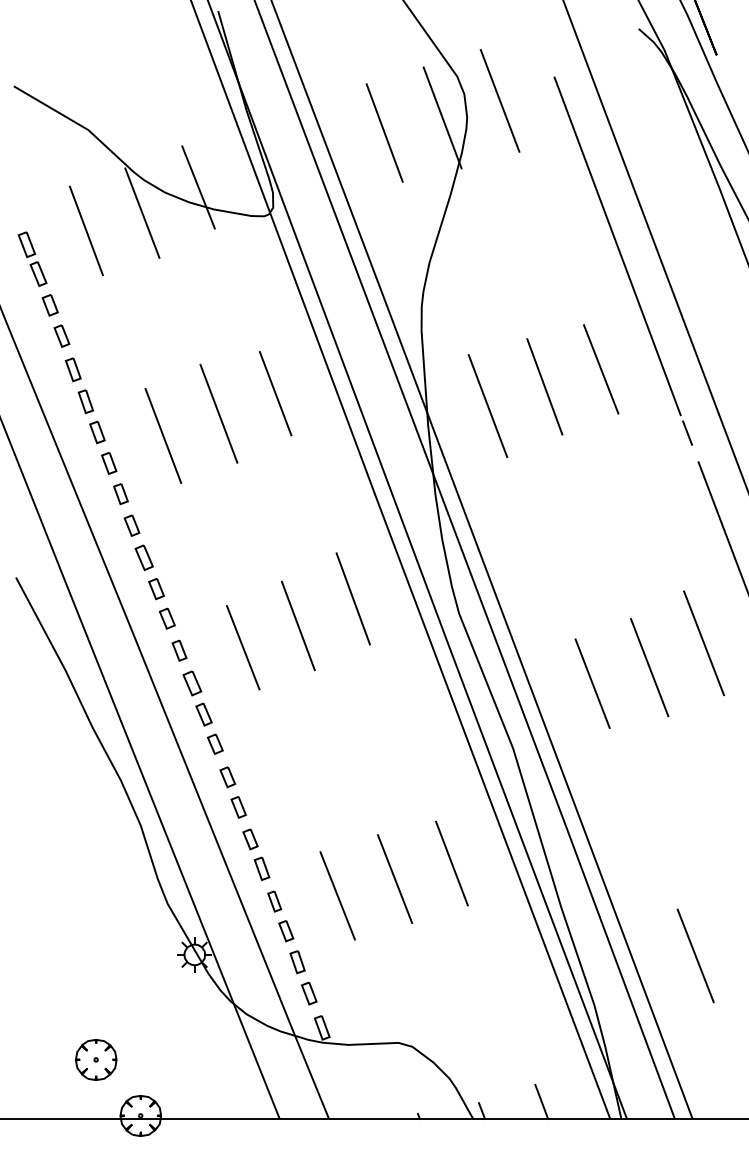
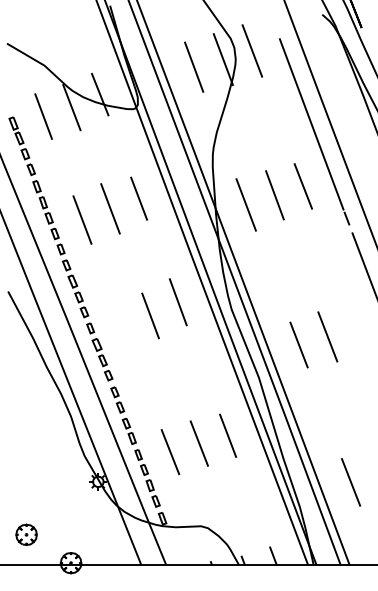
line: (704, 642) -> (355, 324), removed
line: (242, 646) -> (122, 326), removed
part: (96, 1059) -> (26, 534), moved

